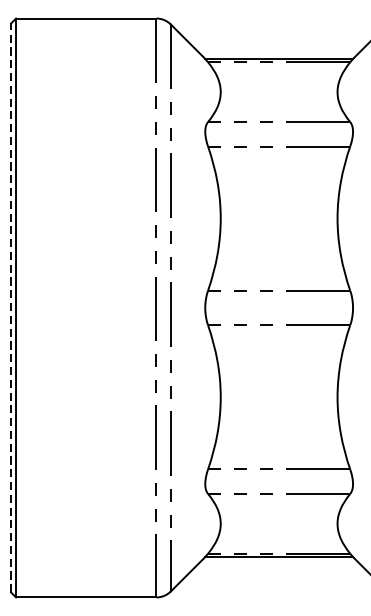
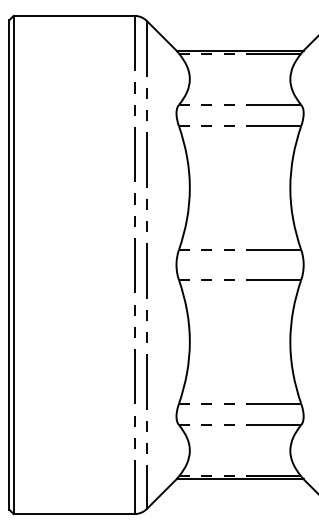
line: (11, 308) -> (9, 265), dashed -> solid

